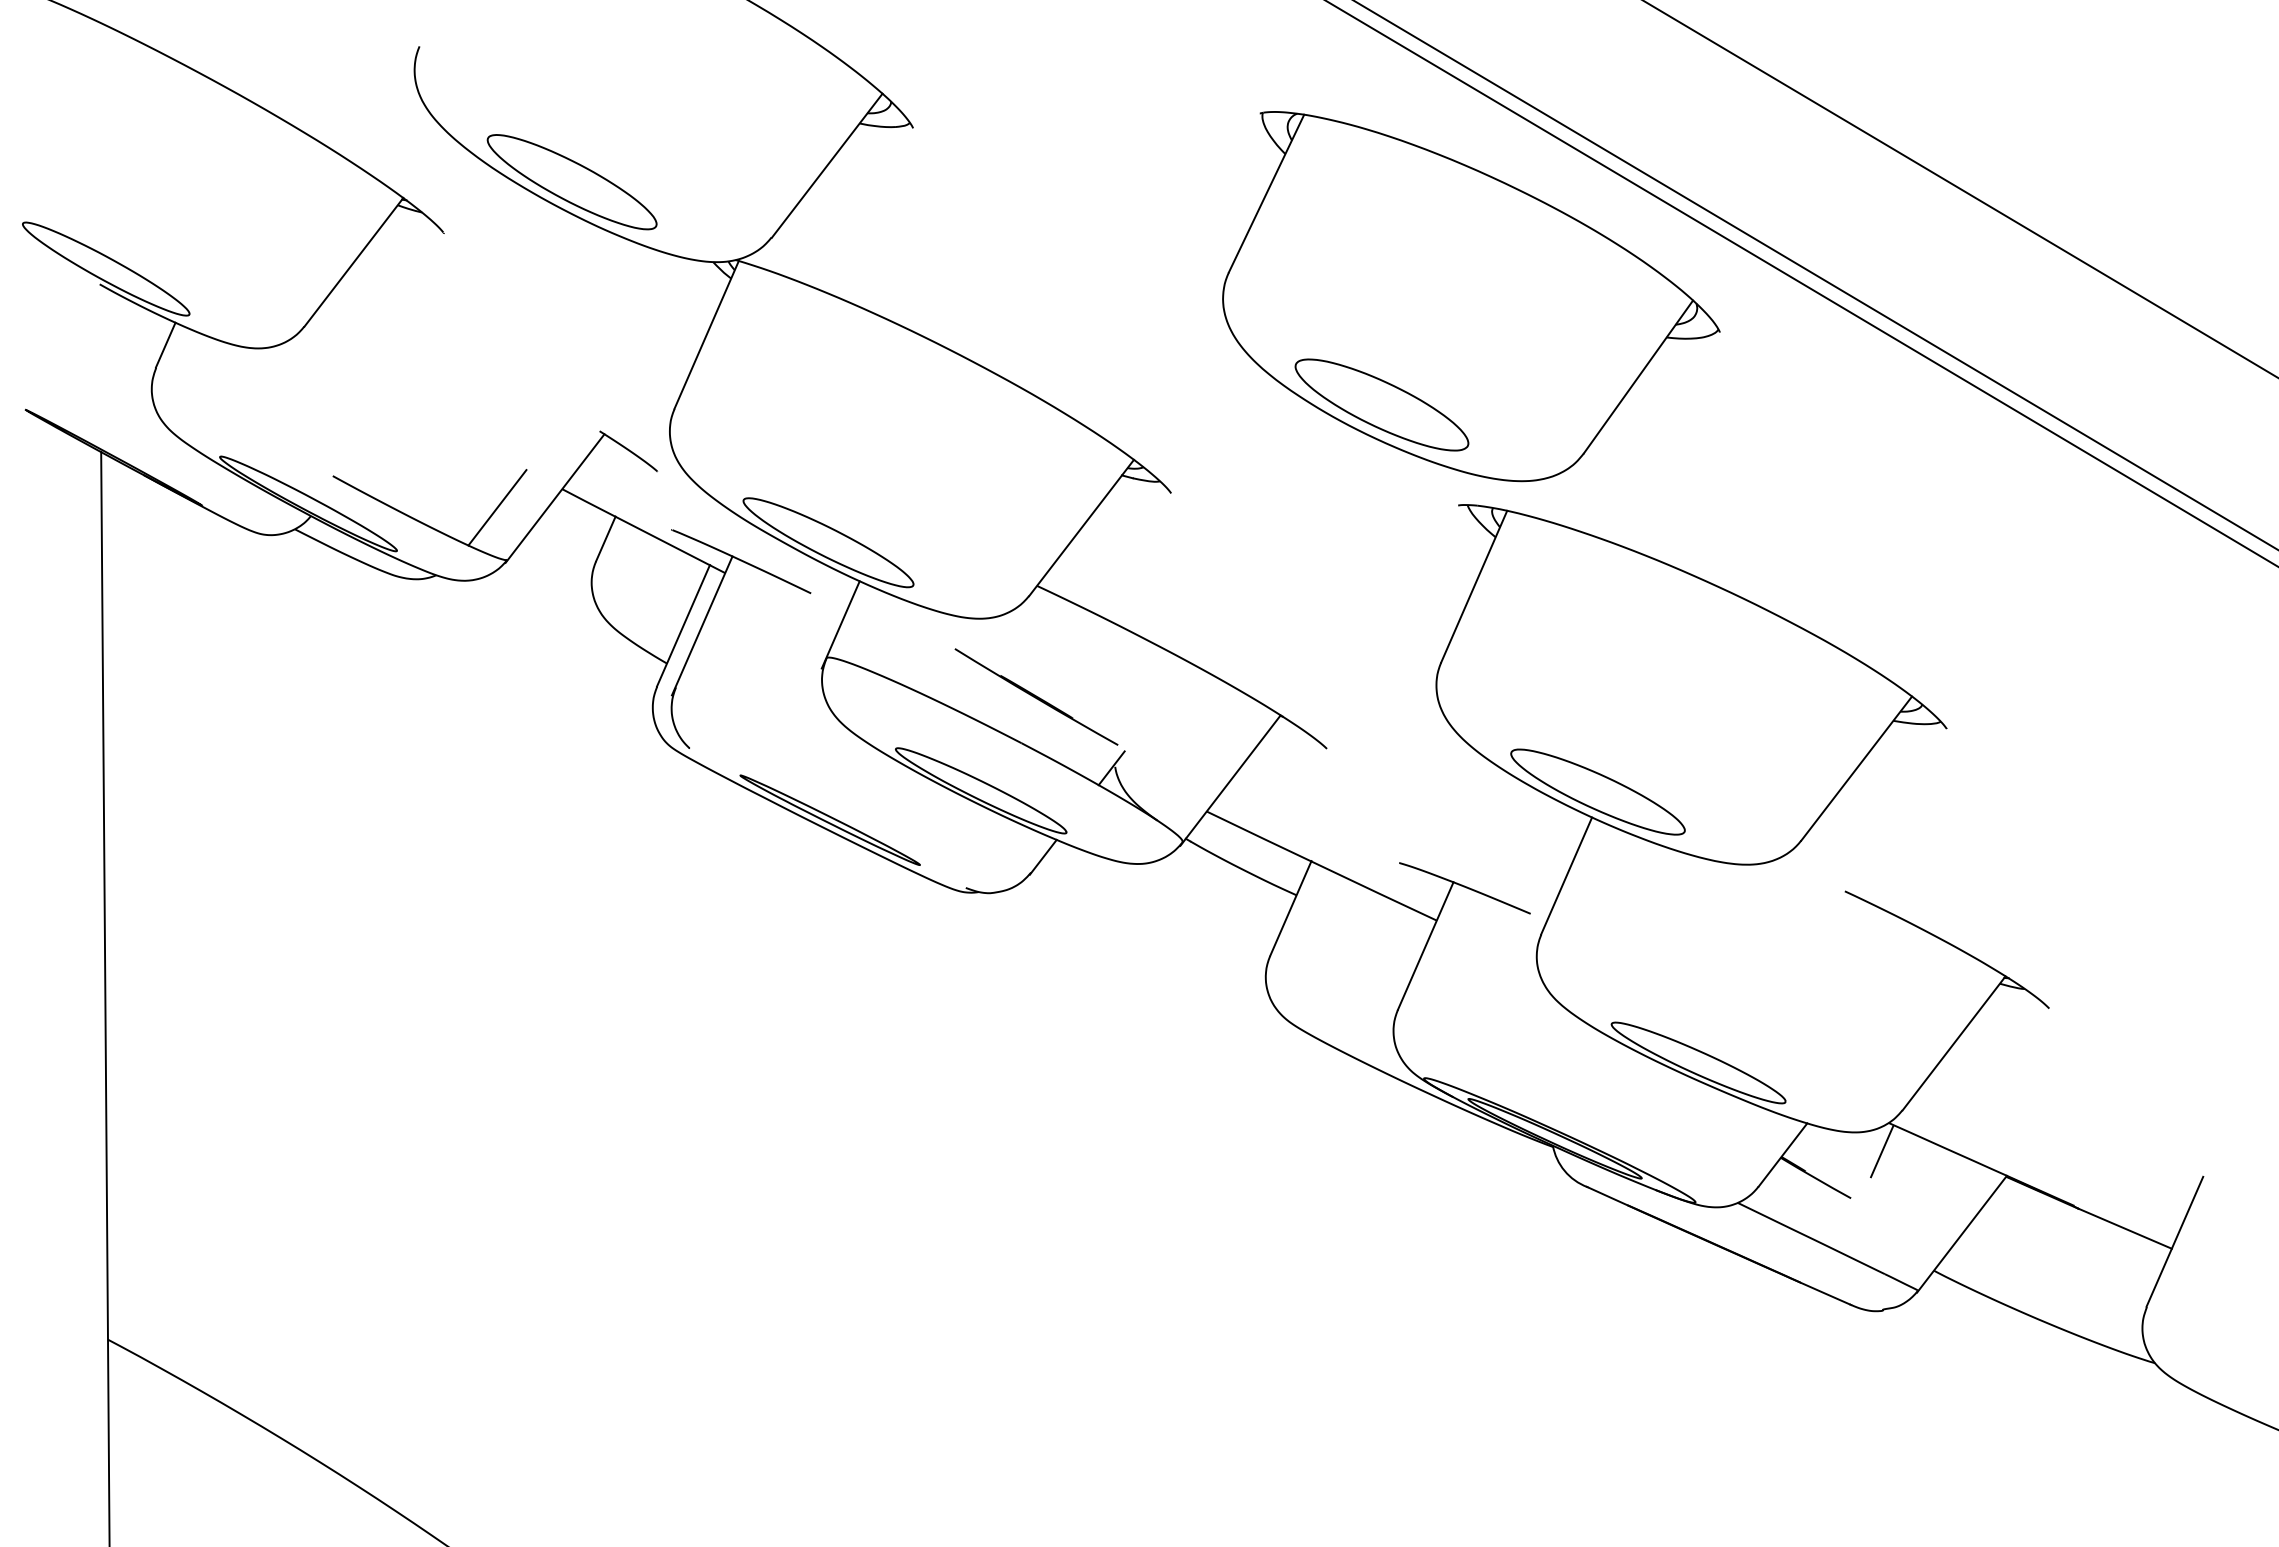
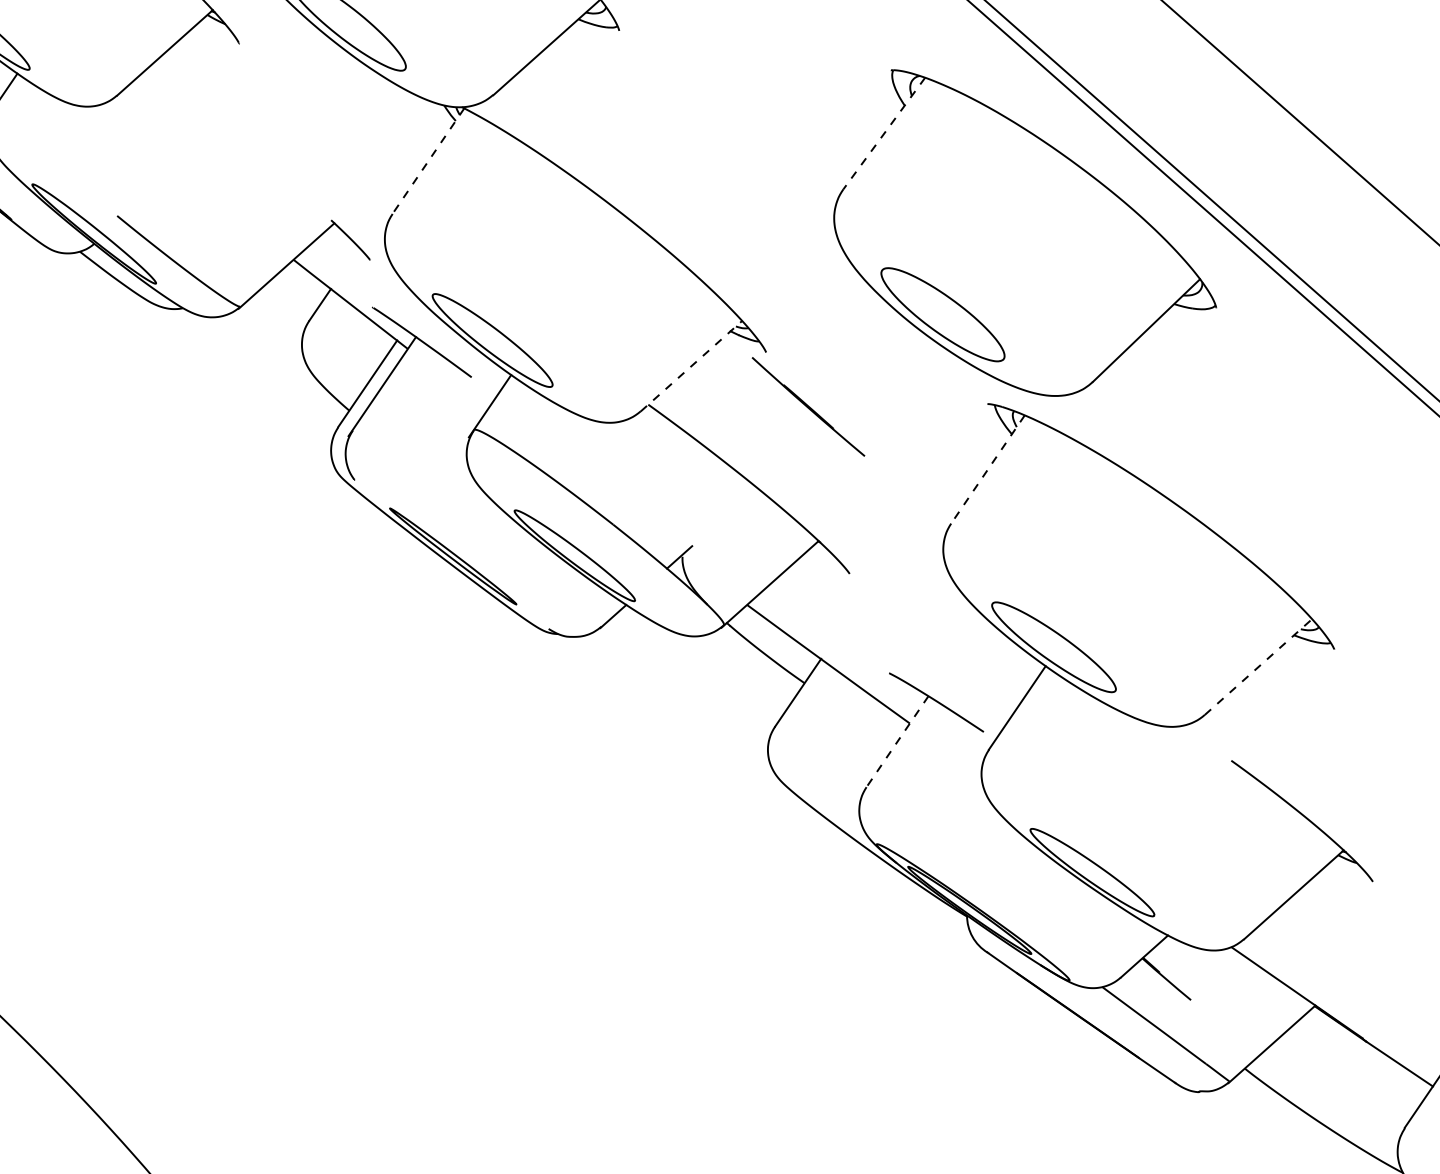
line: (1266, 193) -> (884, 133), solid -> dashed
line: (706, 334) -> (428, 160), solid -> dashed
line: (497, 507) -> (240, 264), removed
line: (1081, 527) -> (691, 365), solid -> dashed
line: (1474, 586) -> (988, 469), solid -> dashed
line: (1036, 696) -> (808, 406), moved
line: (1856, 768) -> (1258, 666), solid -> dashed
line: (1425, 946) -> (897, 741), solid -> dashed
line: (1882, 1151) -> (1222, 968), removed

